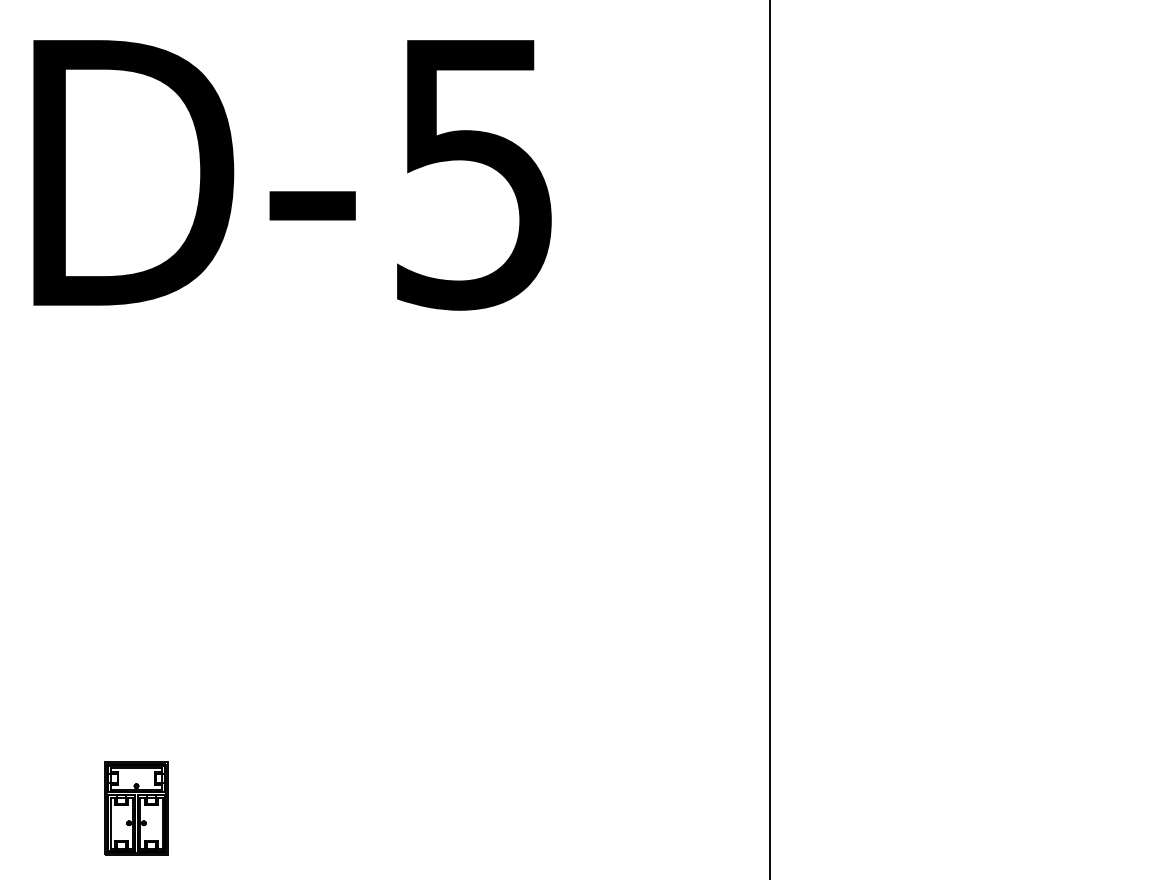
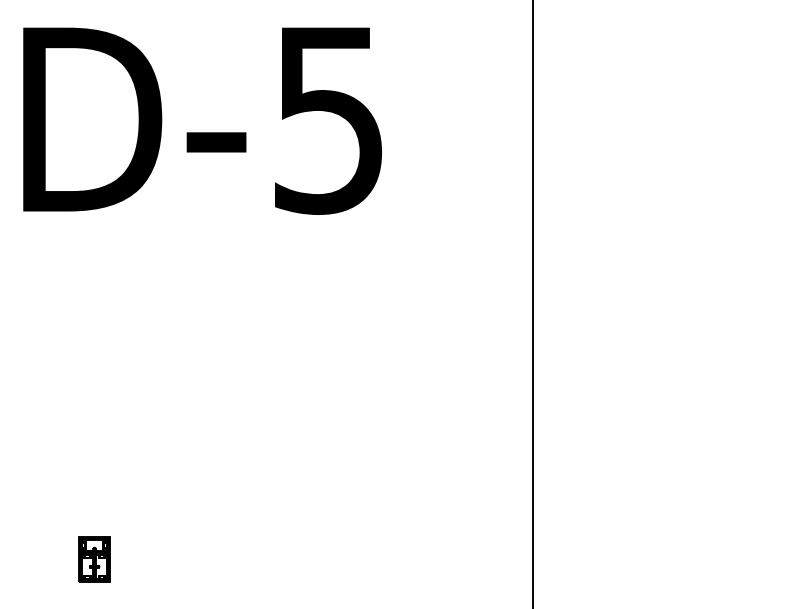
part: (136, 808) -> (94, 559), size x0.7

